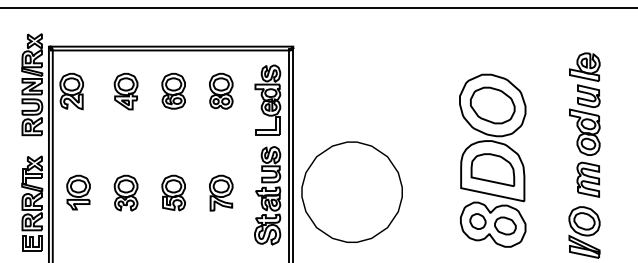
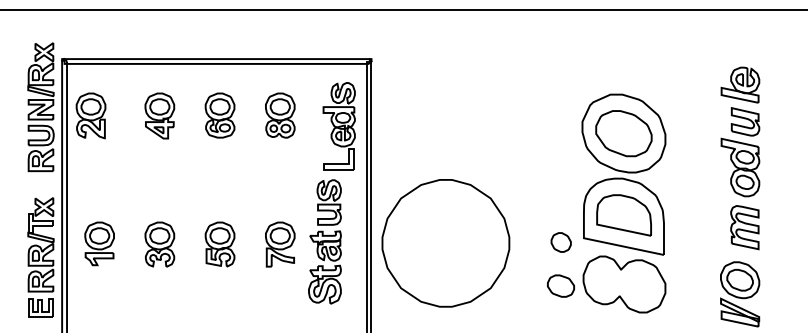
part: (267, 195) -> (324, 241), moved
part: (477, 221) -> (560, 242), moved
part: (505, 225) -> (560, 285), moved

